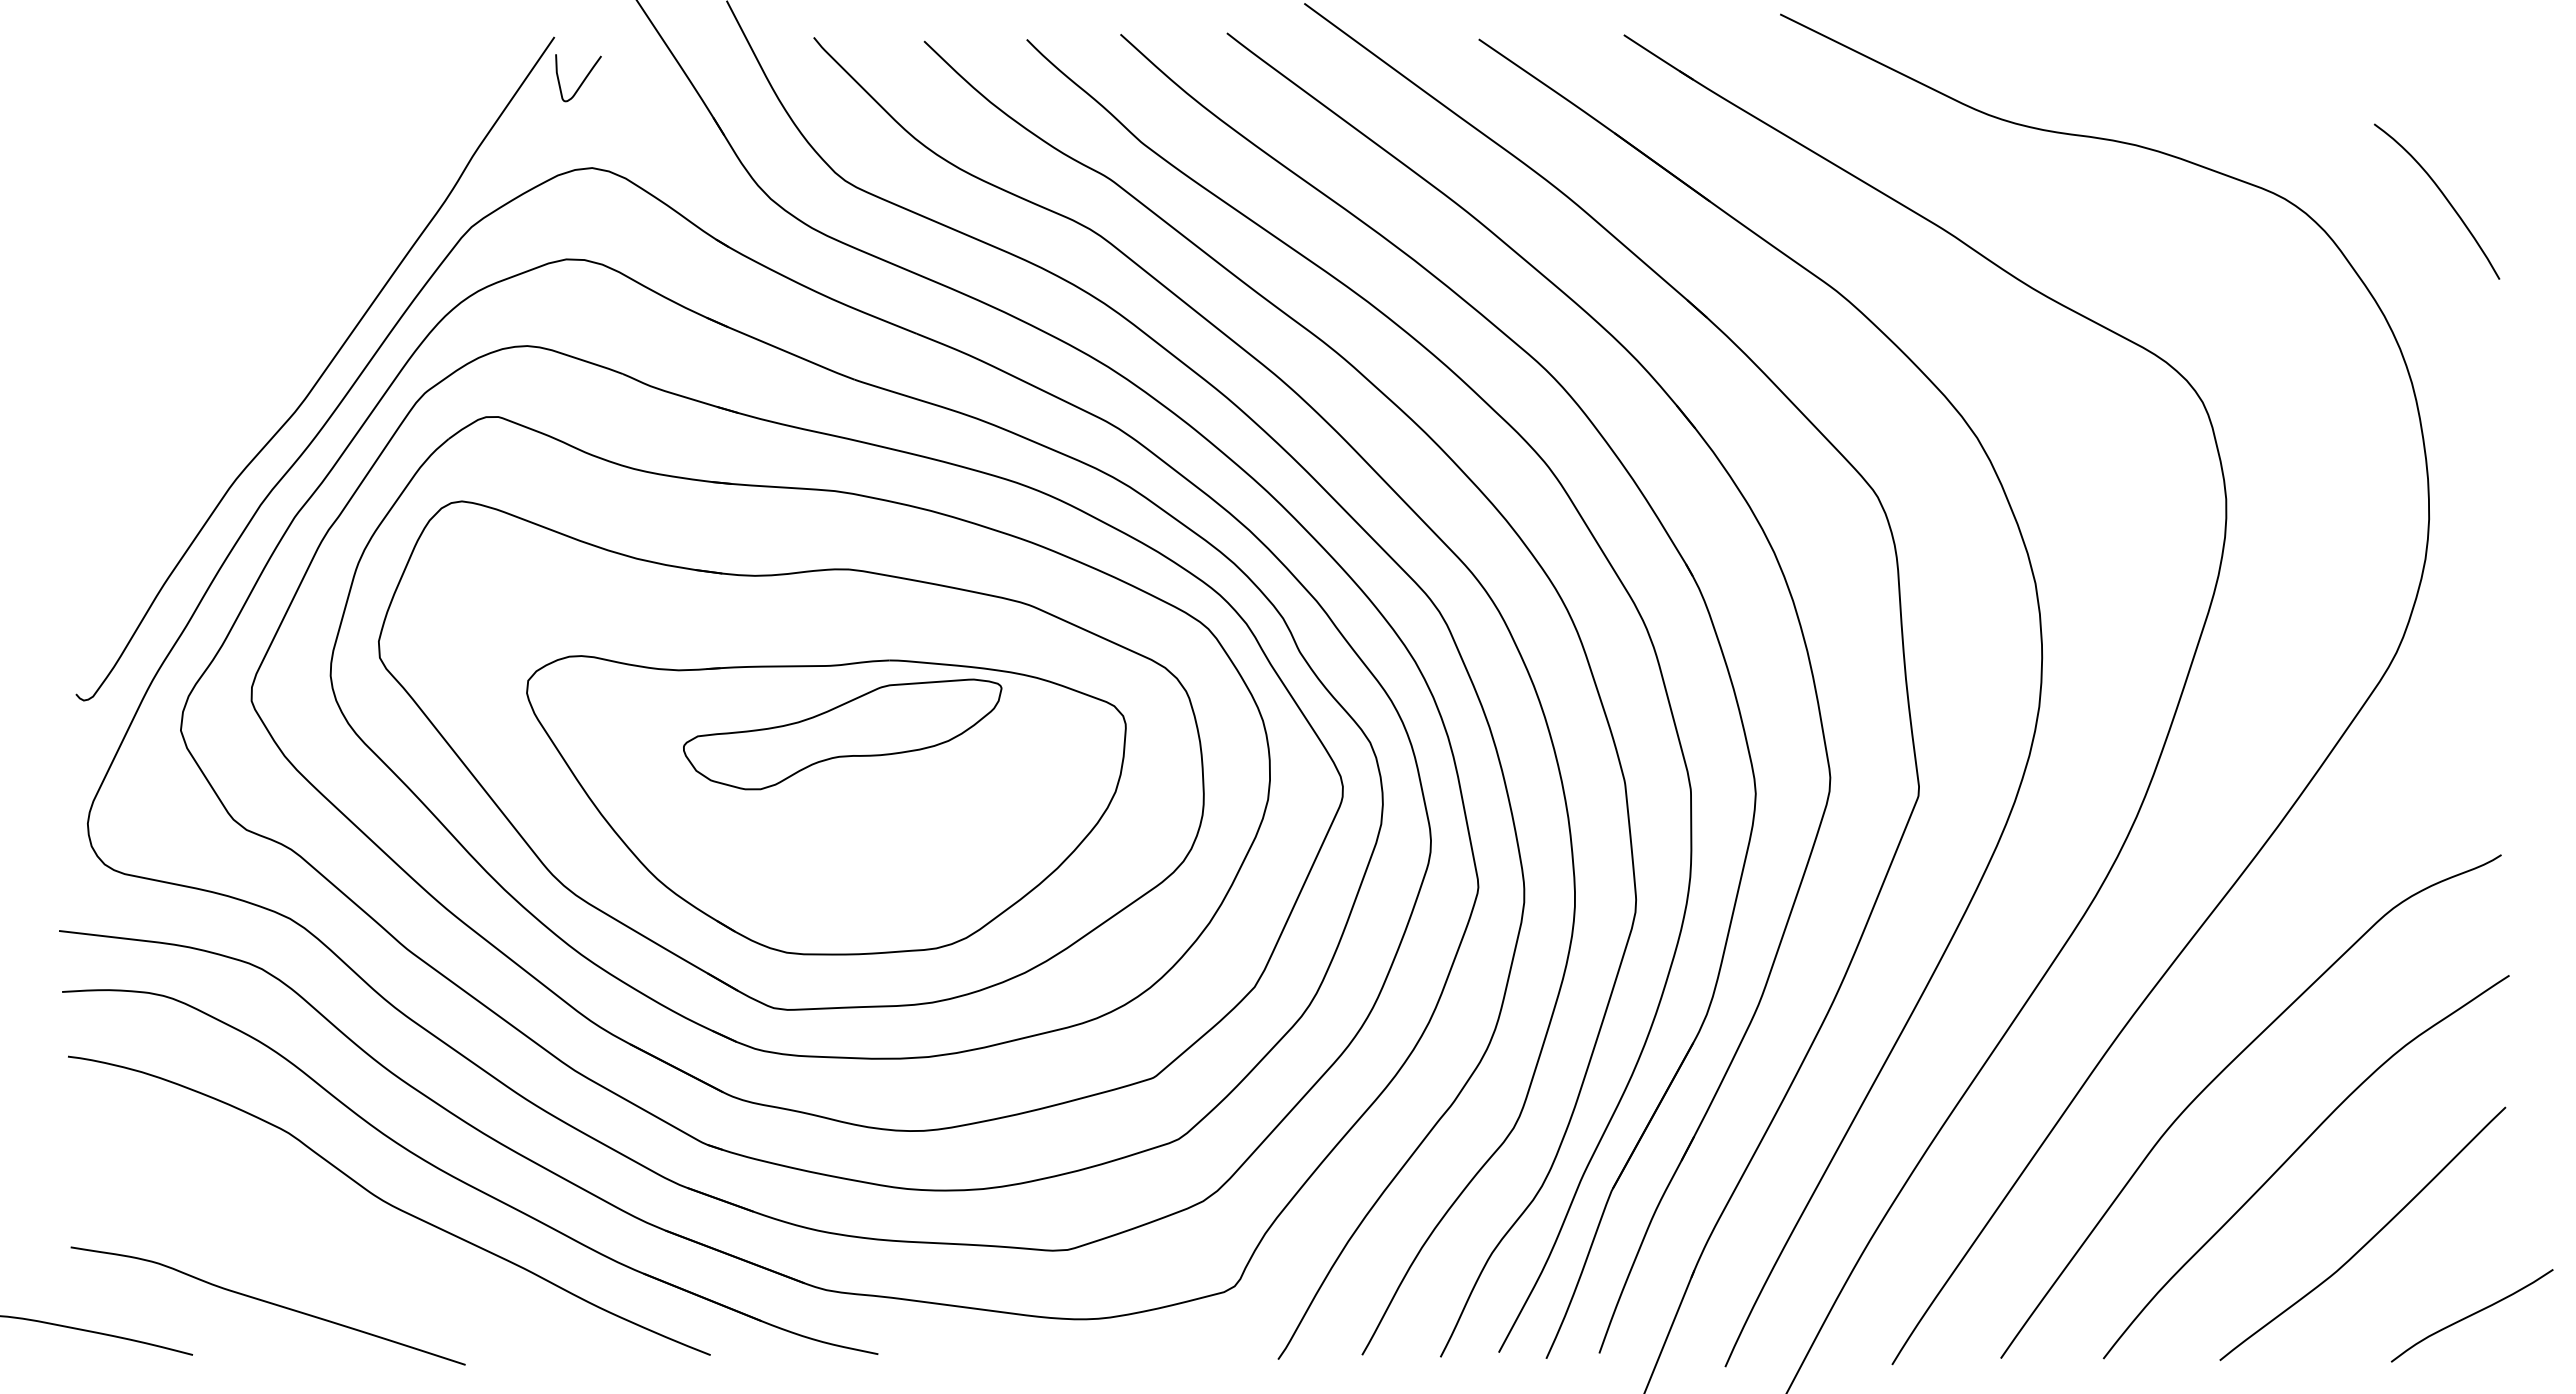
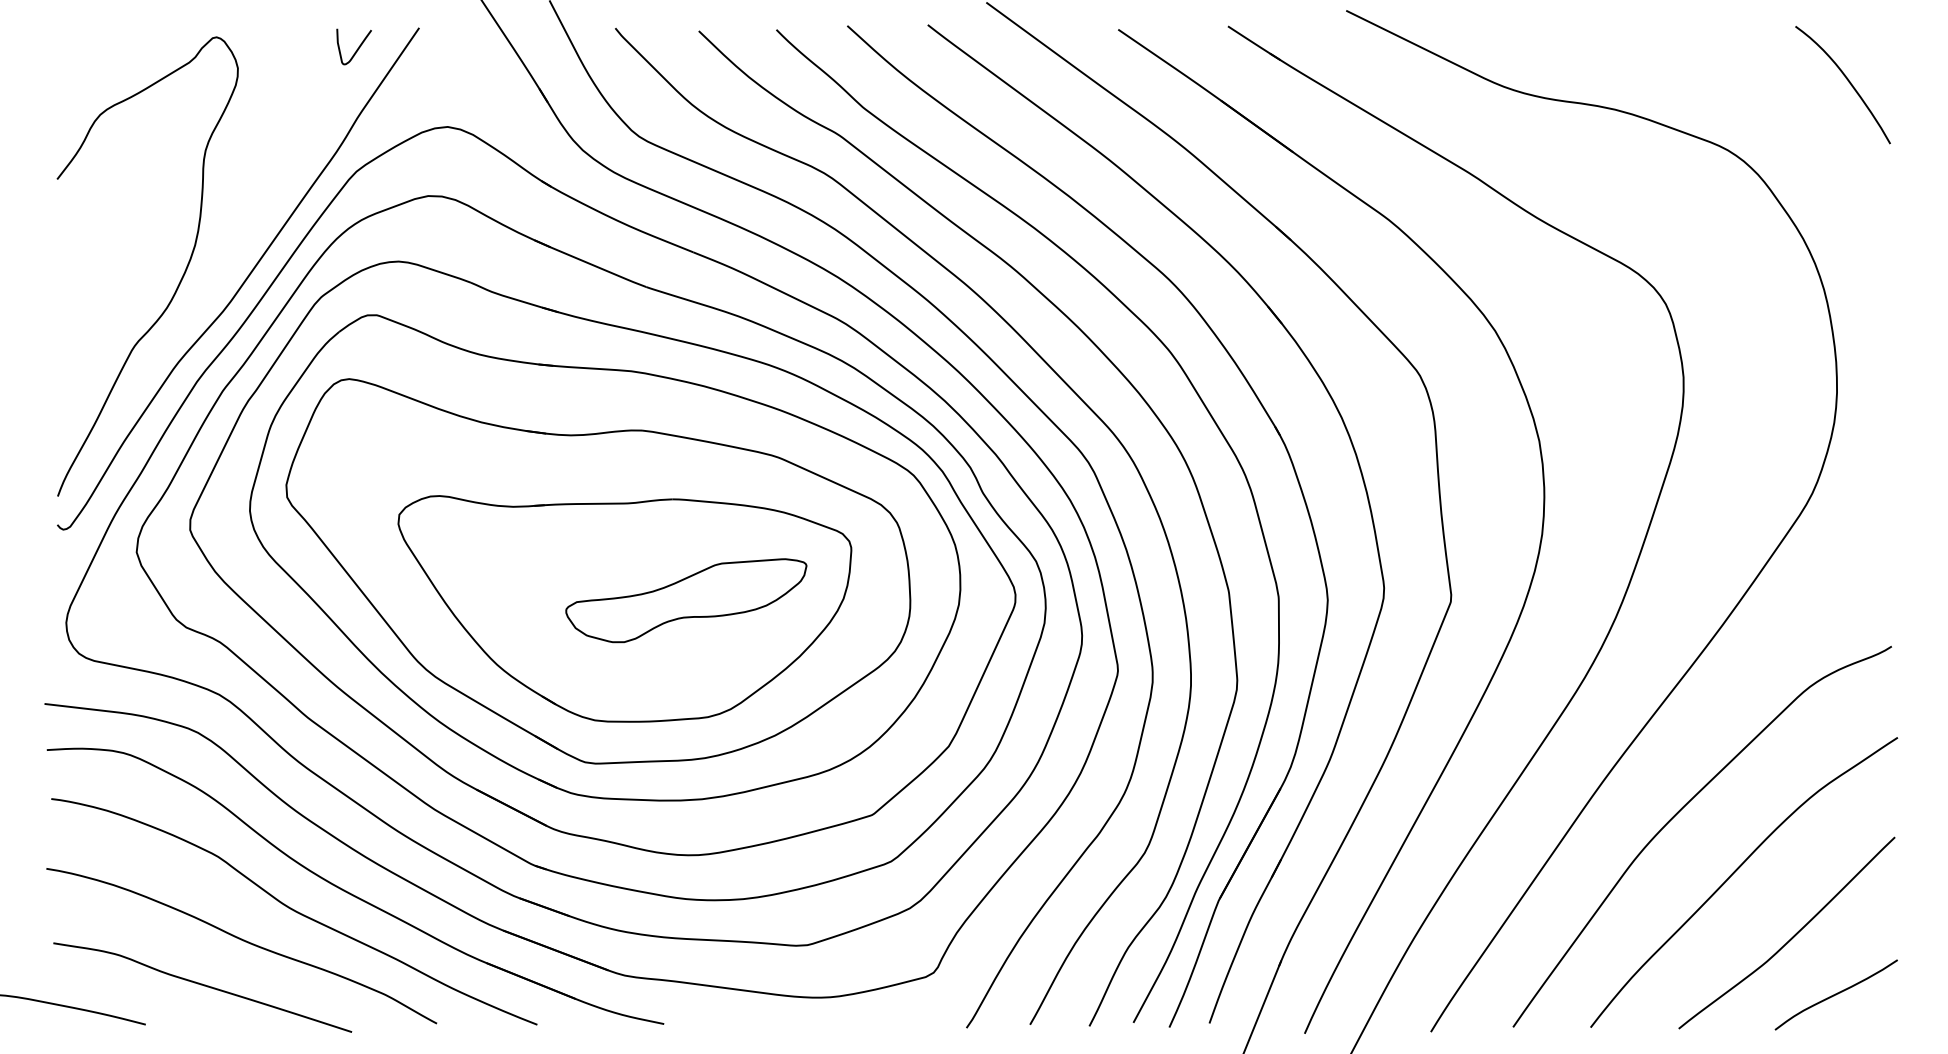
curve: (582, 81) -> (357, 49), moved
curve: (2443, 196) -> (1847, 81), moved
curve: (237, 373) -> (179, 282), added
part: (842, 734) -> (686, 600), moved
curve: (323, 1245) -> (244, 941), added
curve: (2471, 1315) -> (1835, 994), moved

